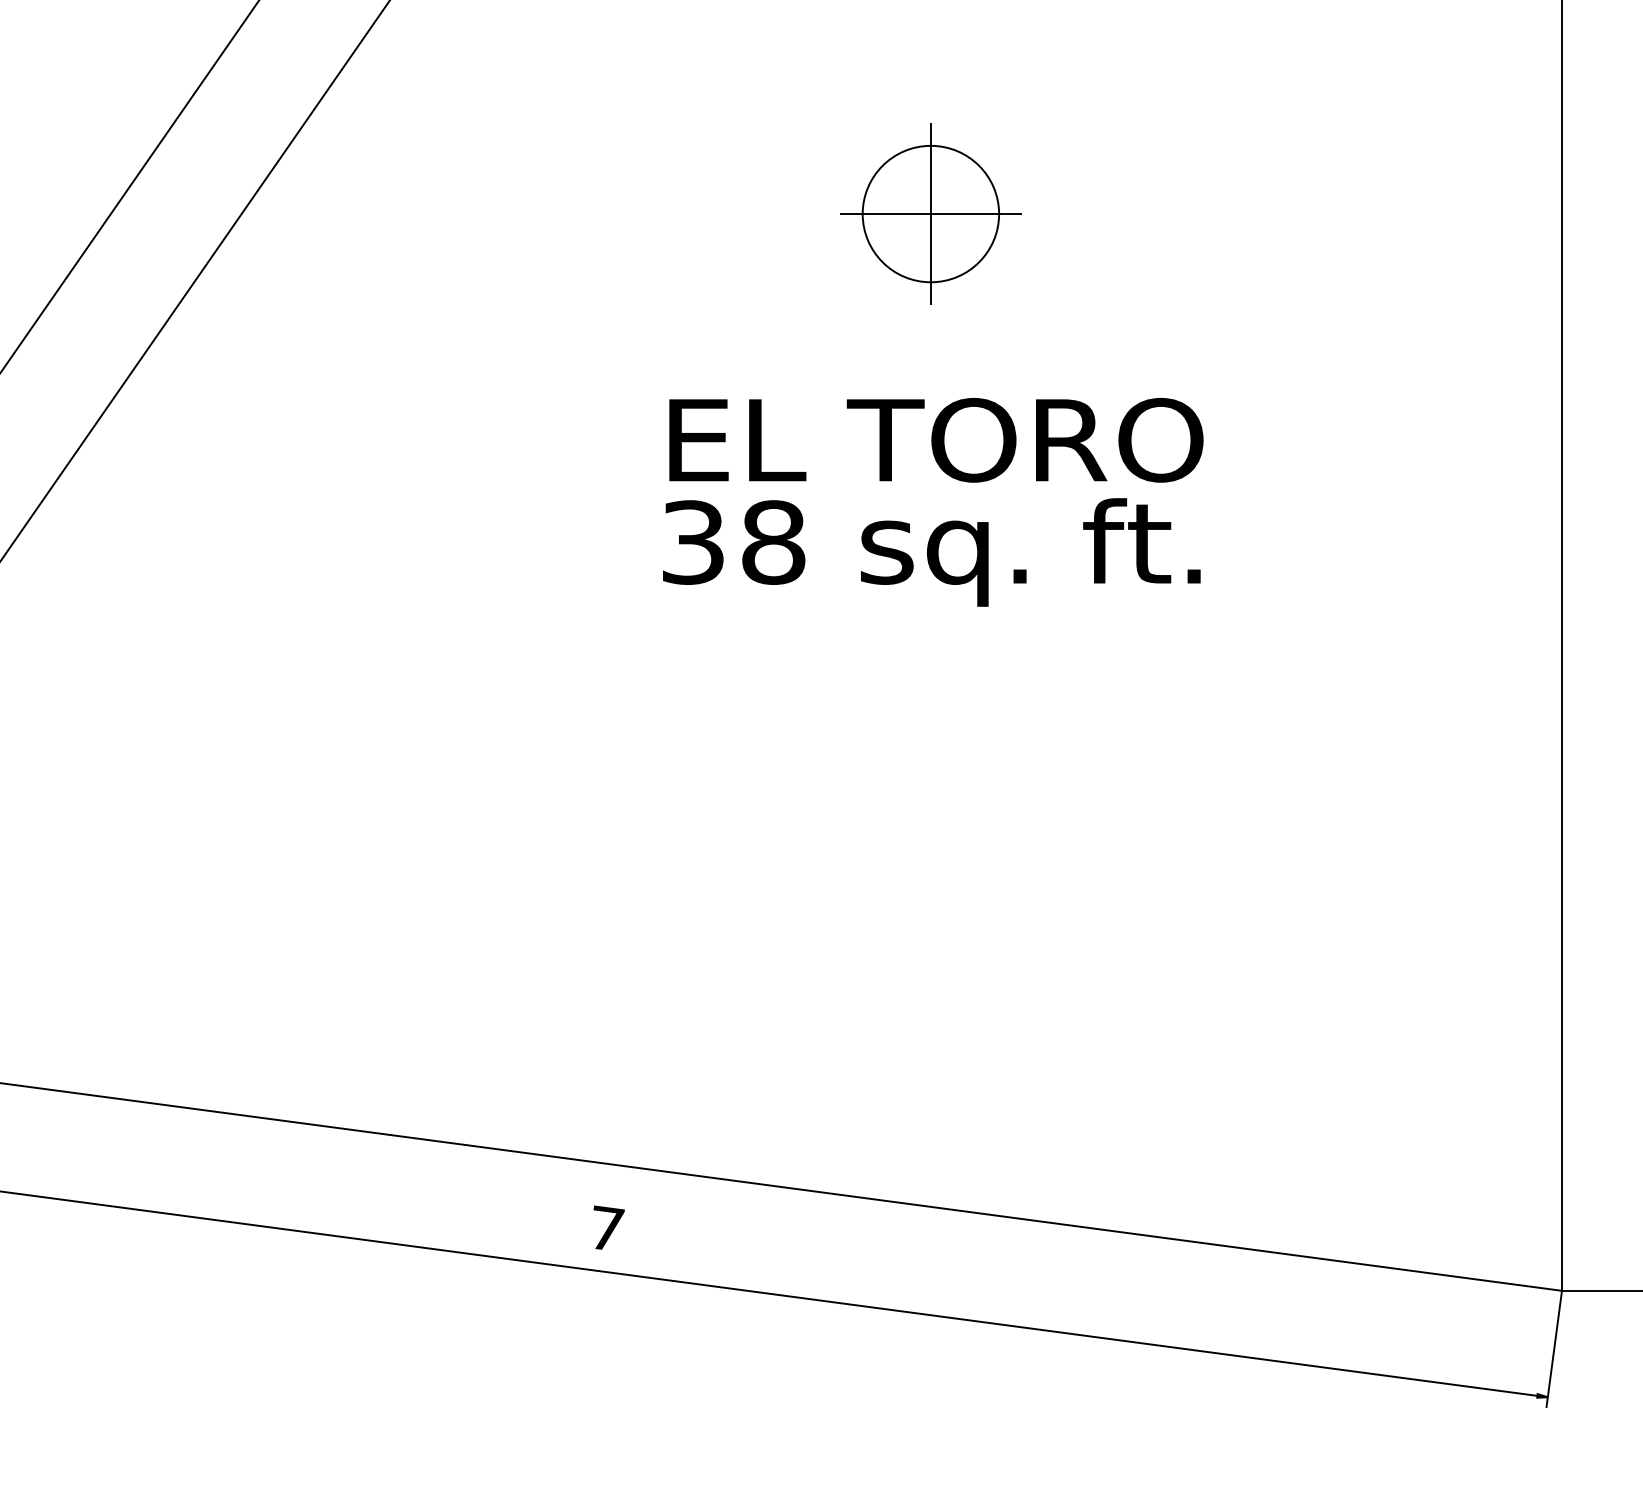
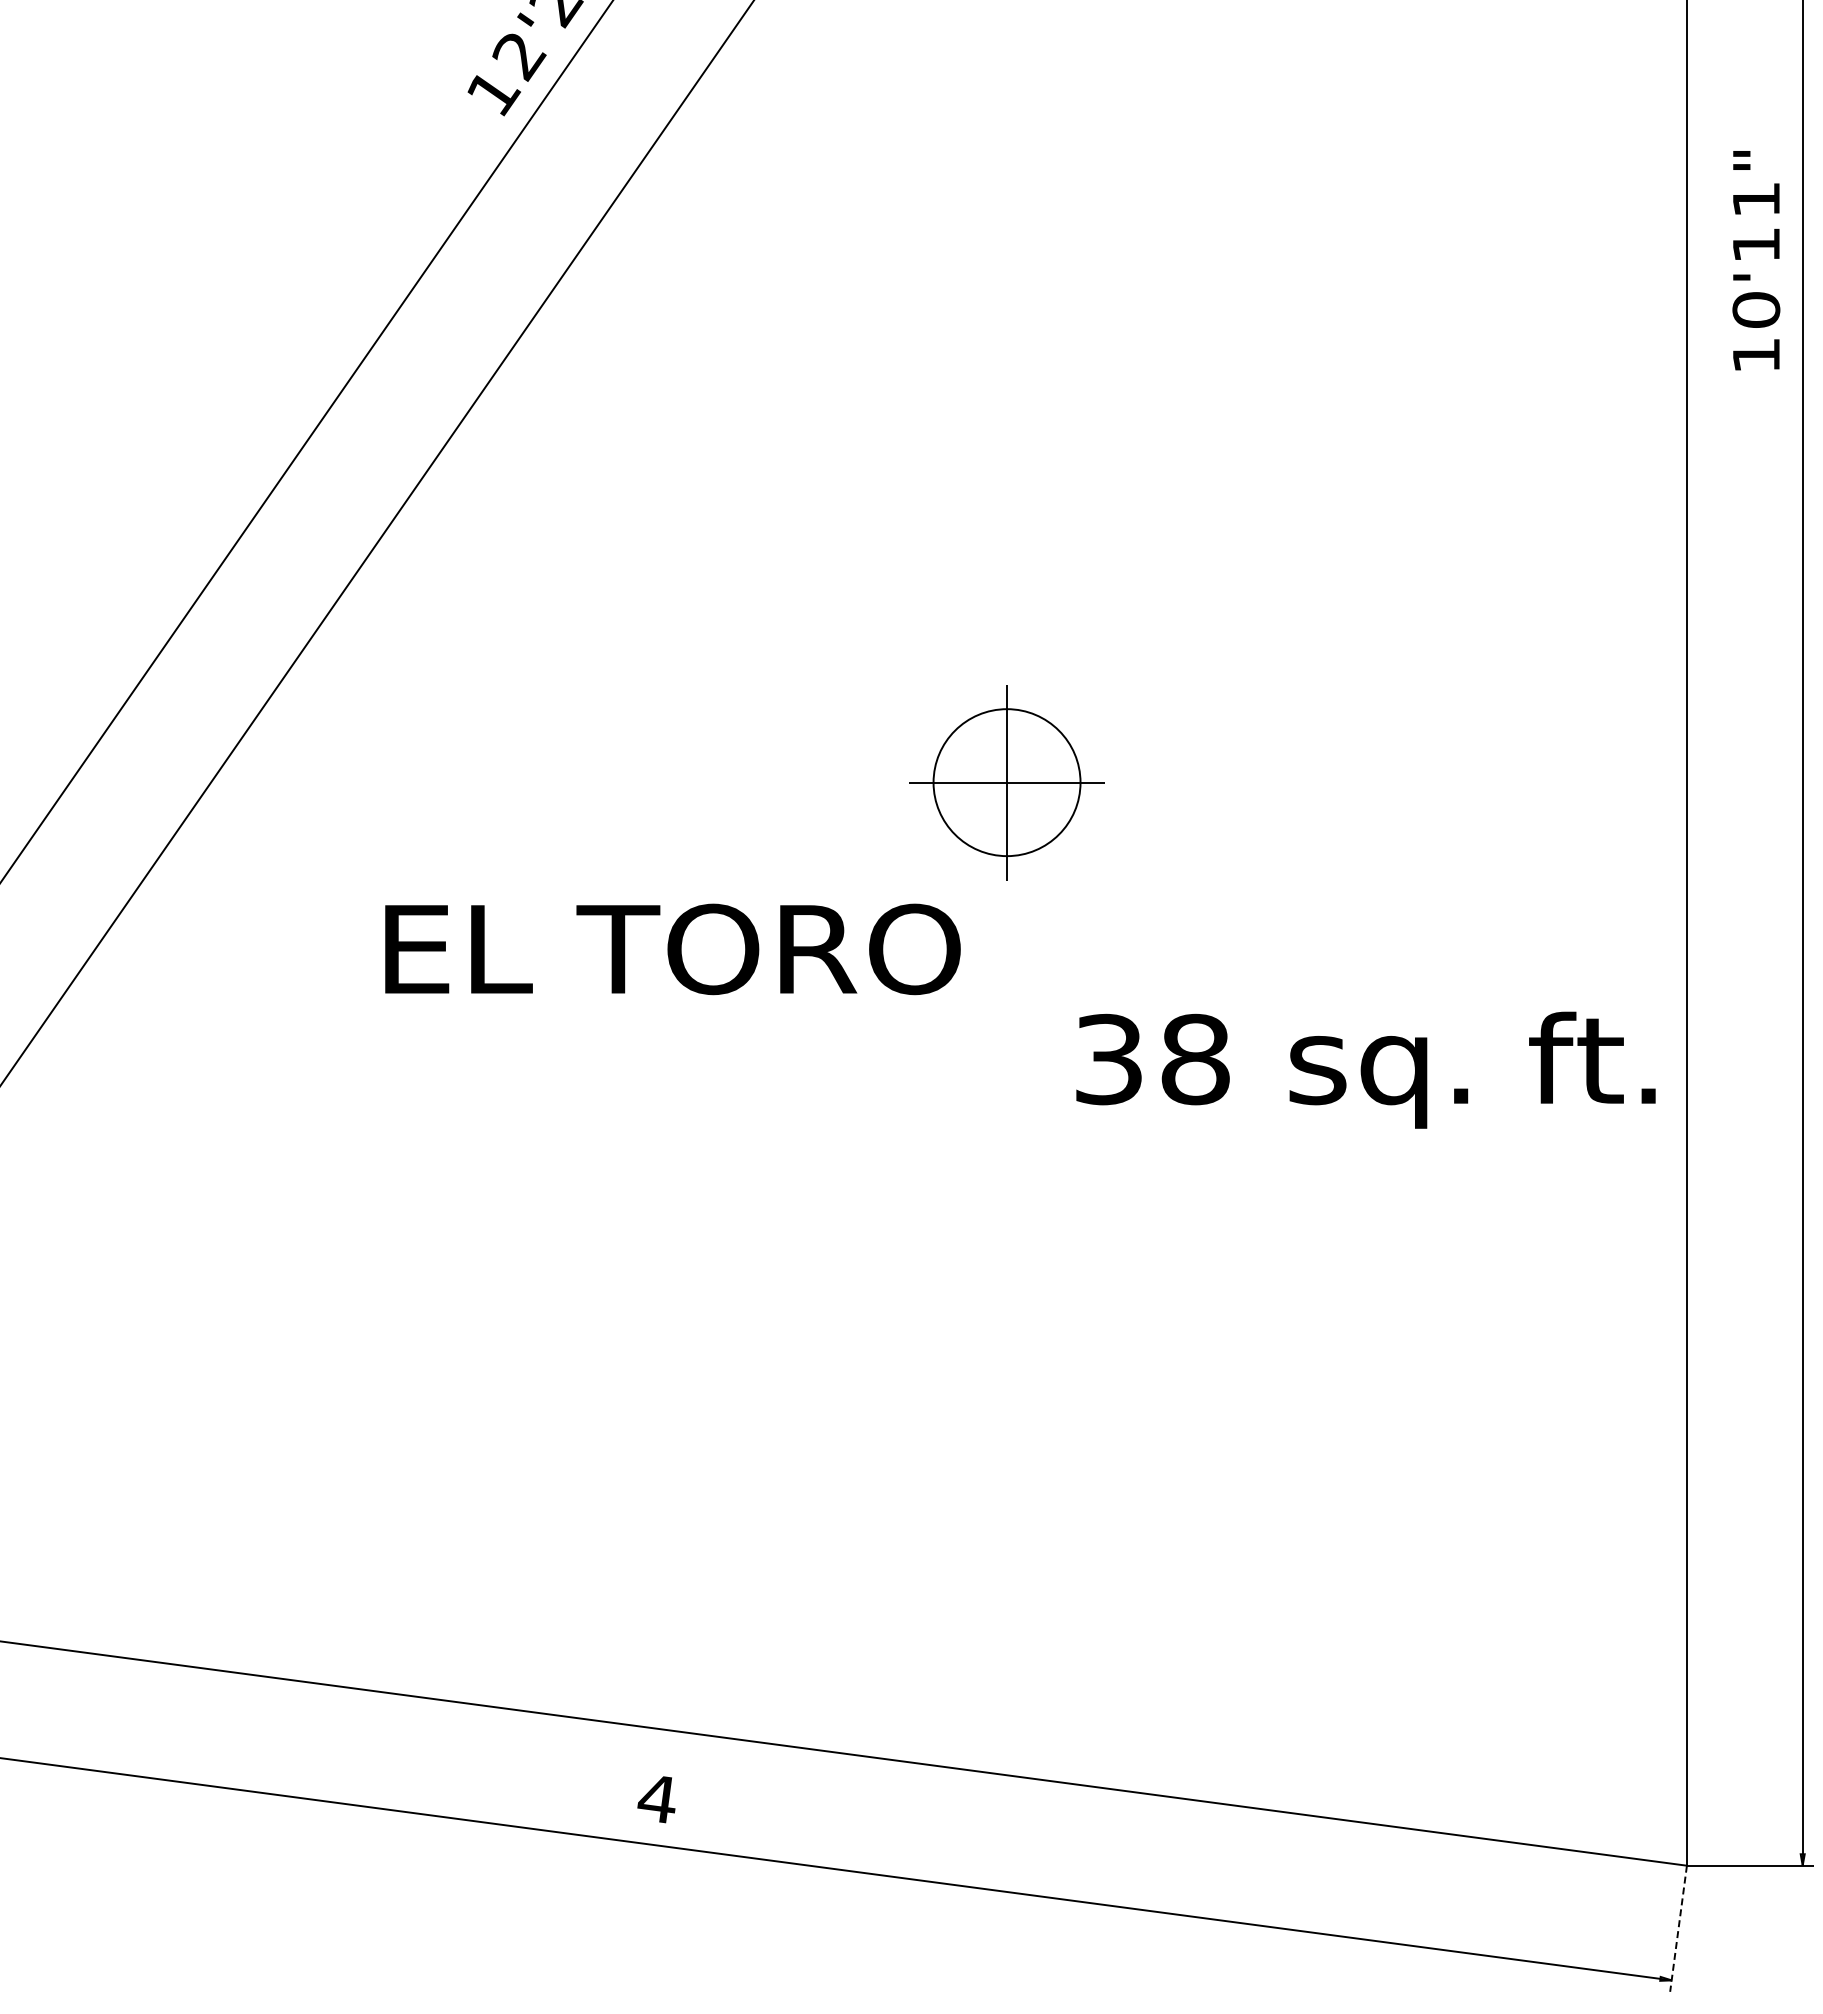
part: (930, 213) -> (1006, 782), moved
text: (935, 440) -> (672, 949), moved
text: (931, 551) -> (1365, 1069), moved
text: (606, 1228) -> (657, 1798), 7 -> 4
line: (1554, 1349) -> (1678, 1928), solid -> dashed

